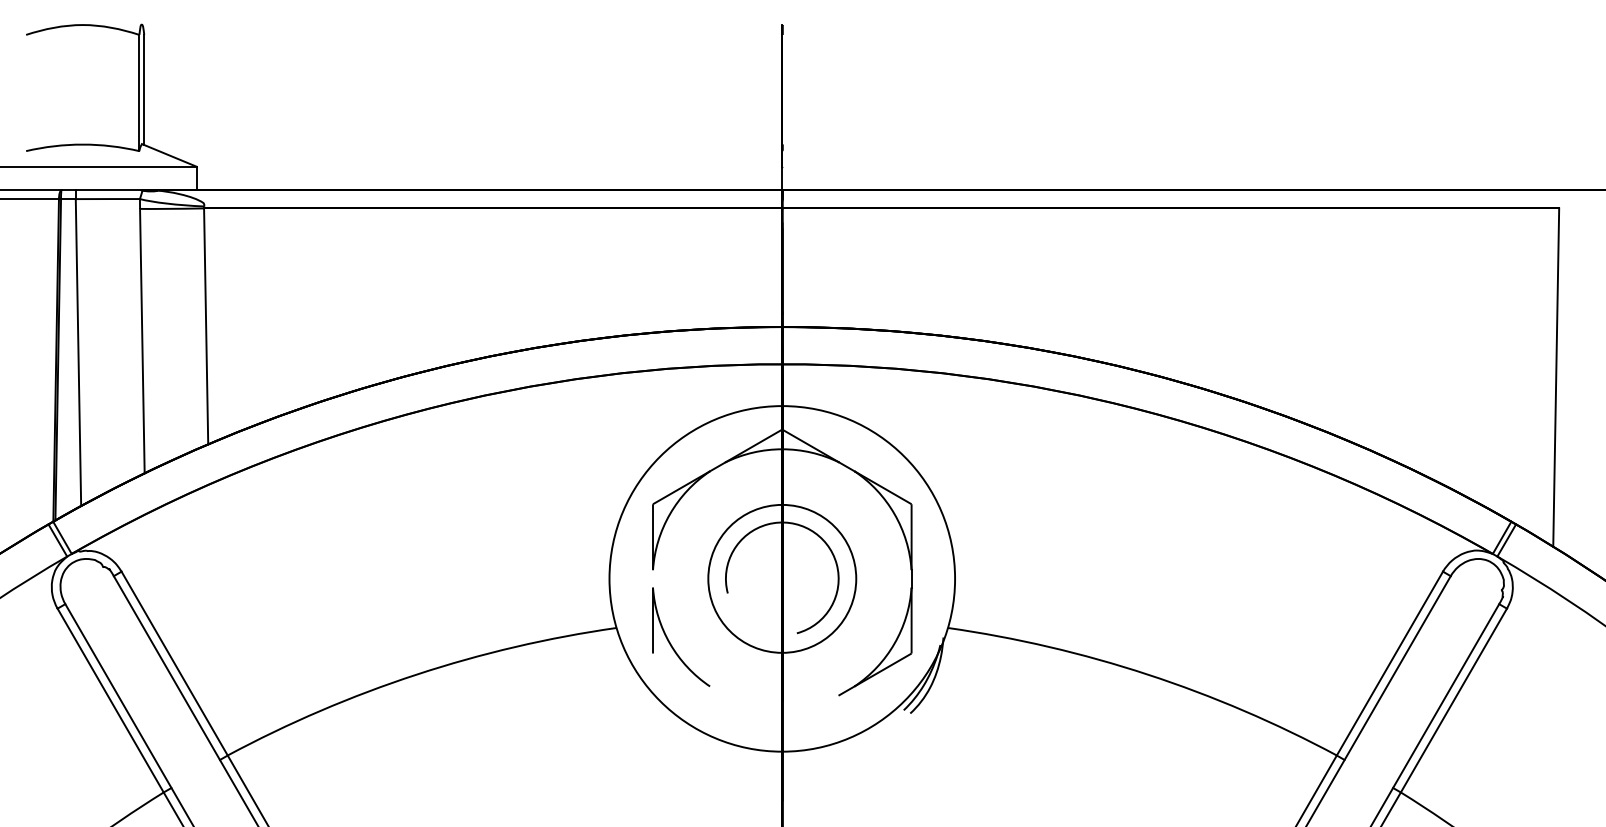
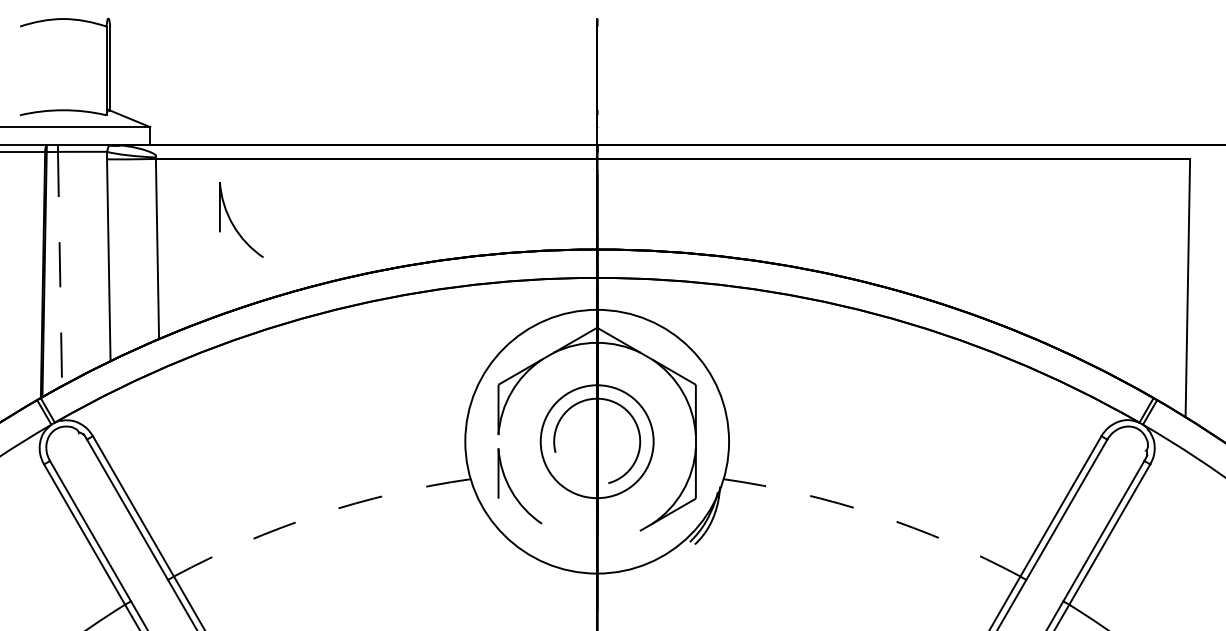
part: (306, 294) -> (234, 224), added
line: (78, 353) -> (60, 269), solid -> dashed
arc: (416, 674) -> (318, 514), solid -> dashed
arc: (1148, 674) -> (876, 514), solid -> dashed

